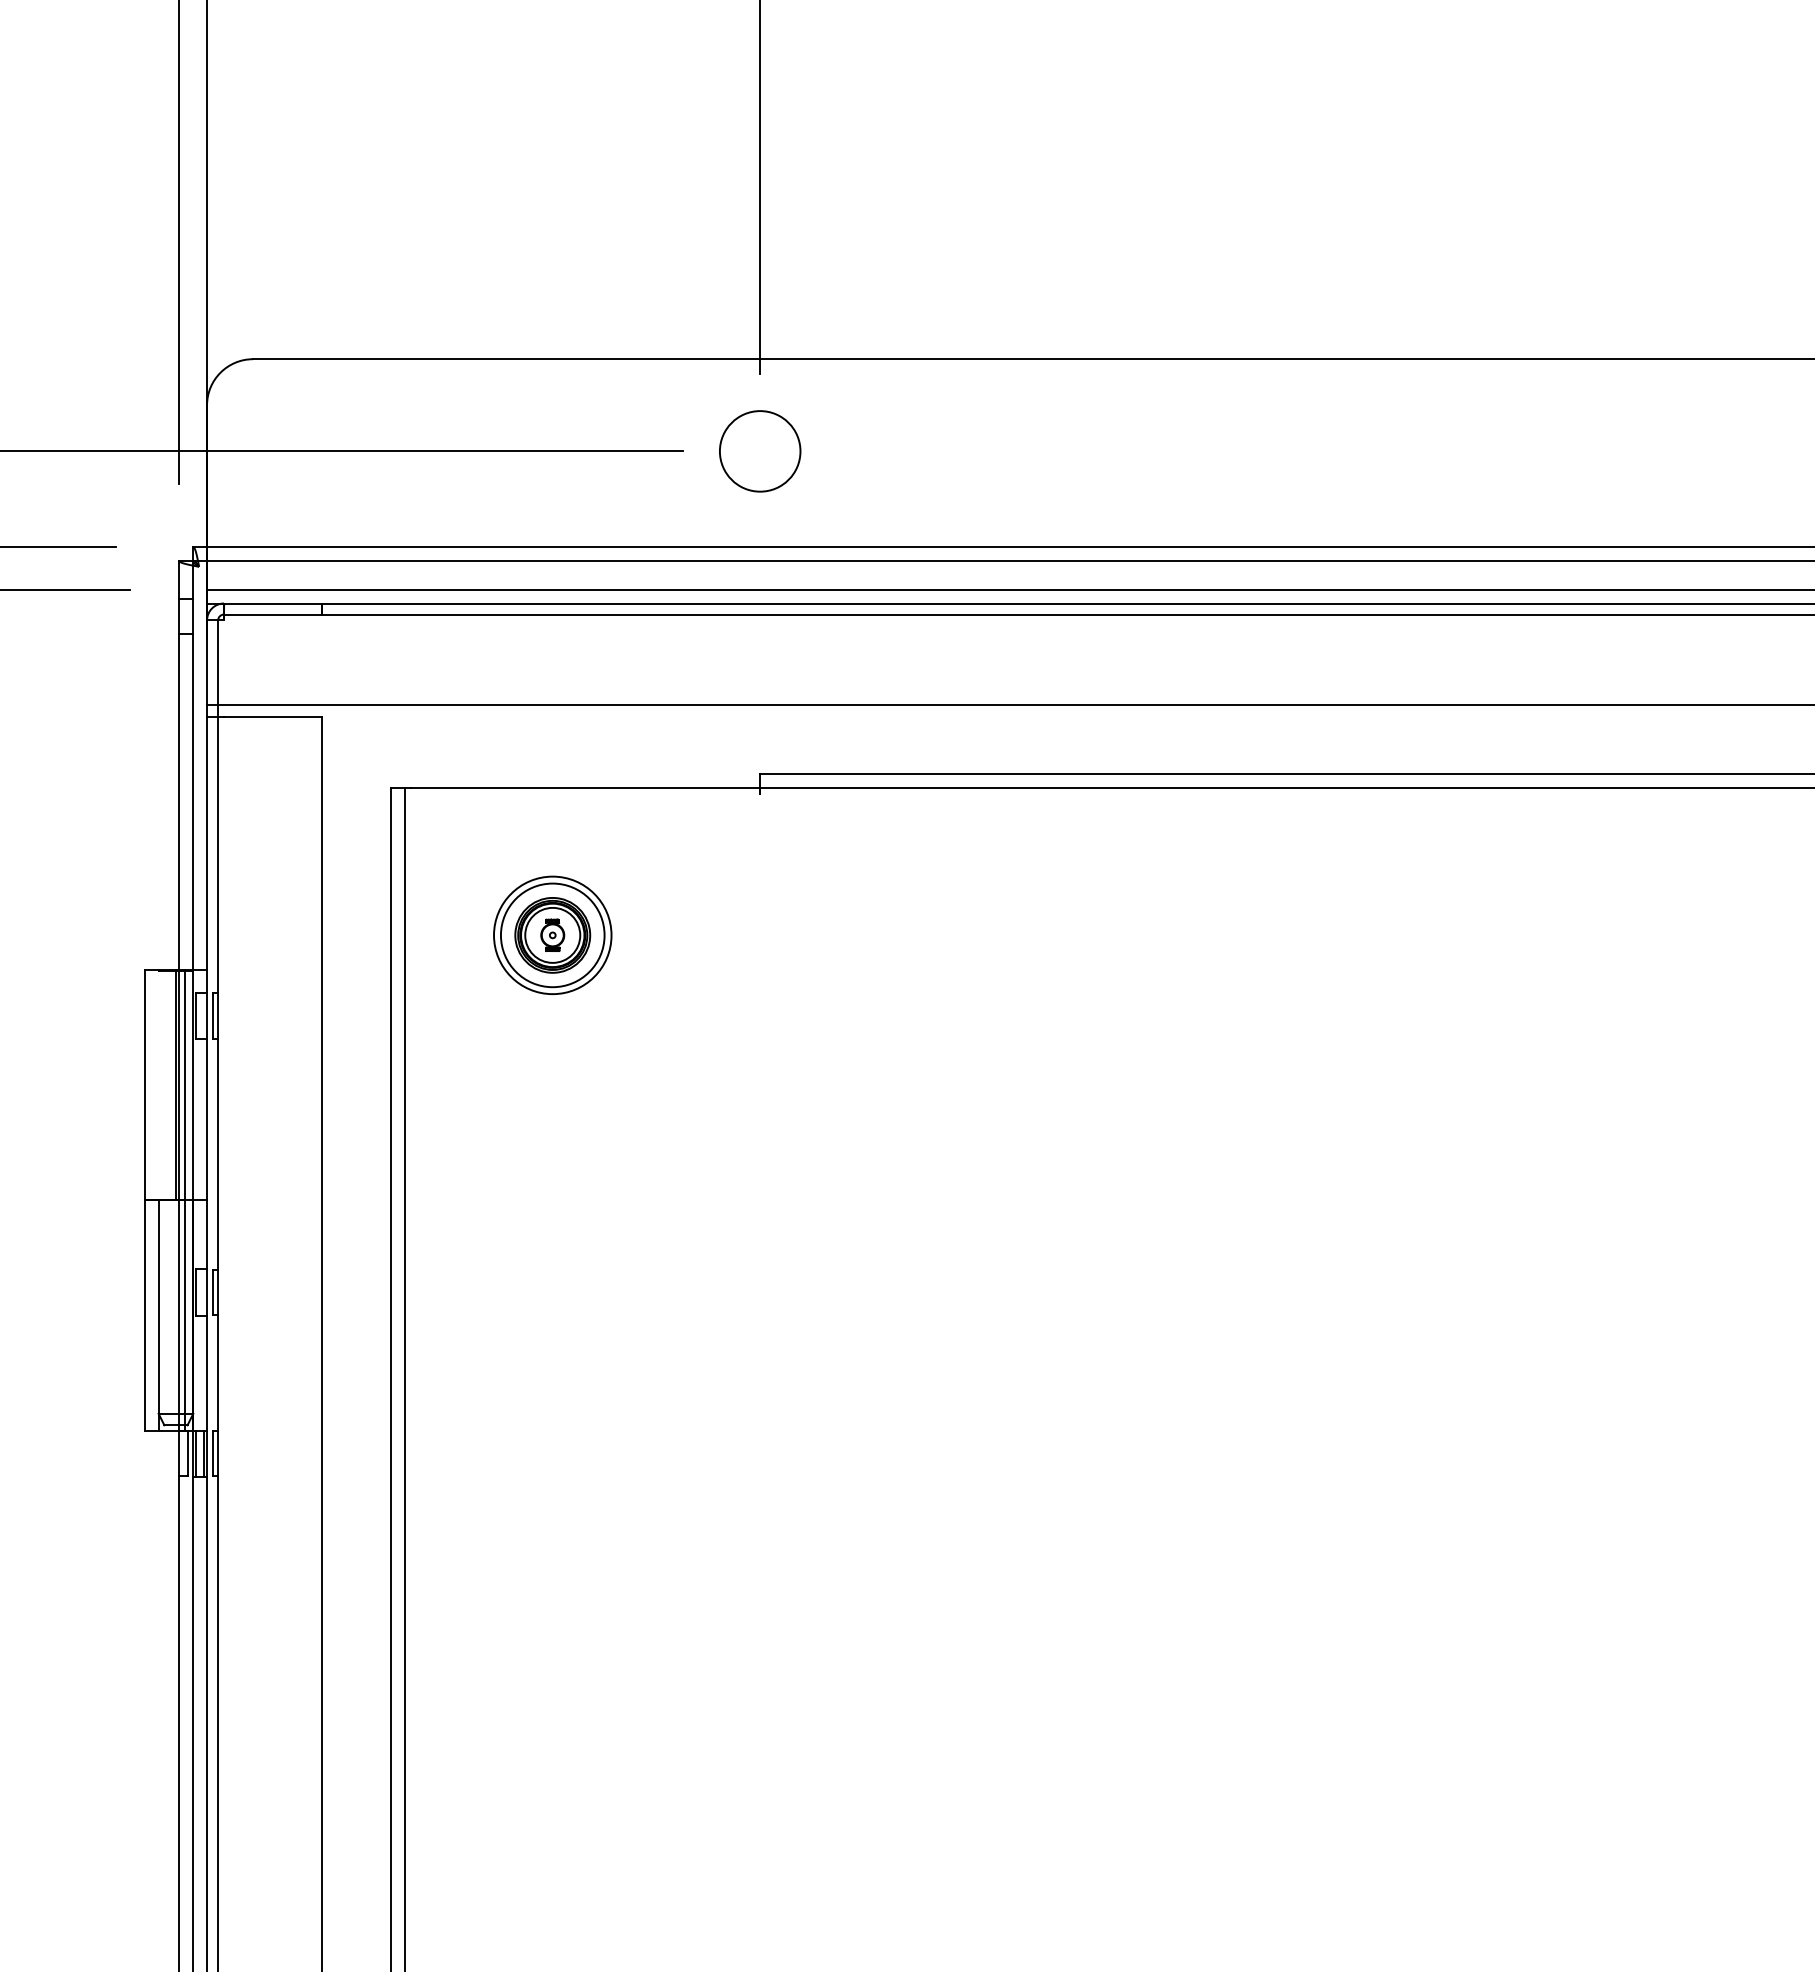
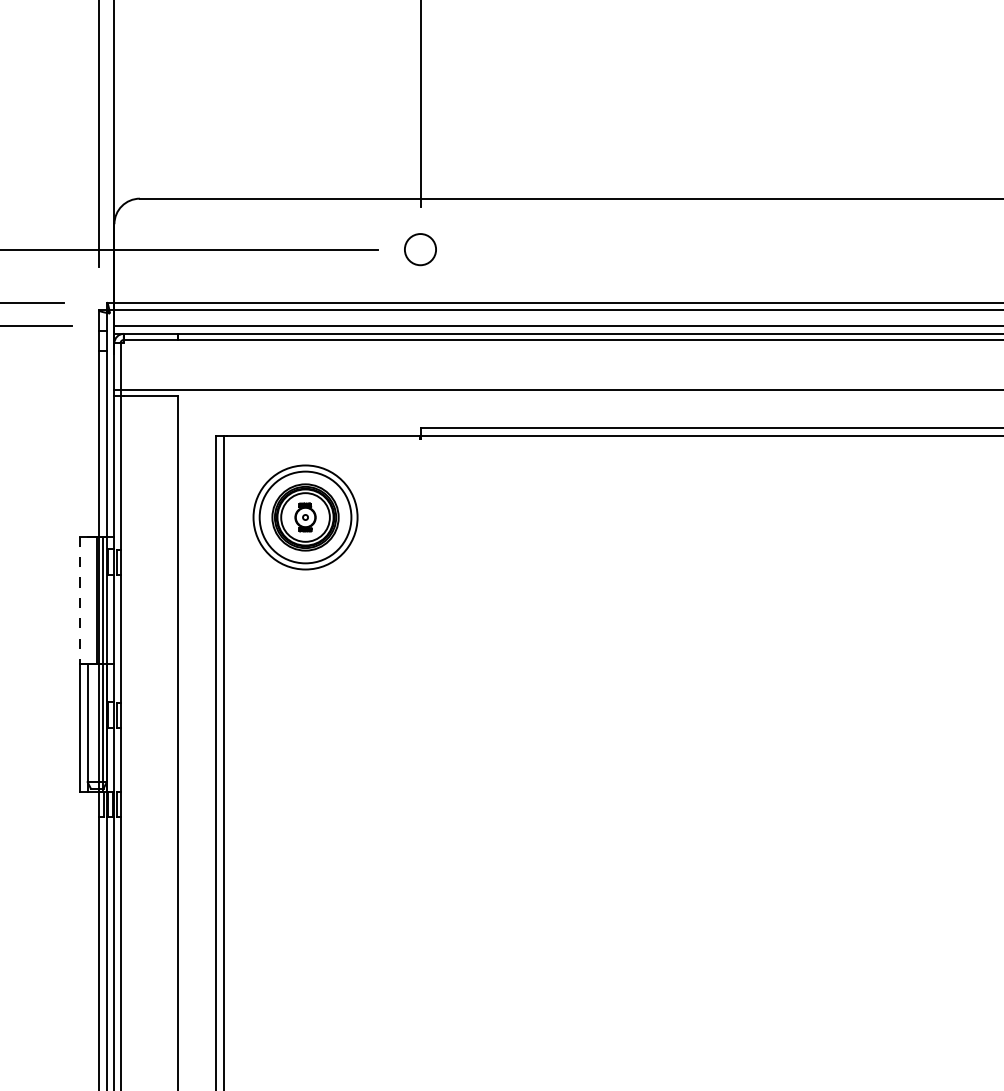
circle: (760, 451) -> (420, 249), size x0.7
part: (552, 935) -> (305, 517), size x1.6
line: (145, 1085) -> (80, 600), solid -> dashed

